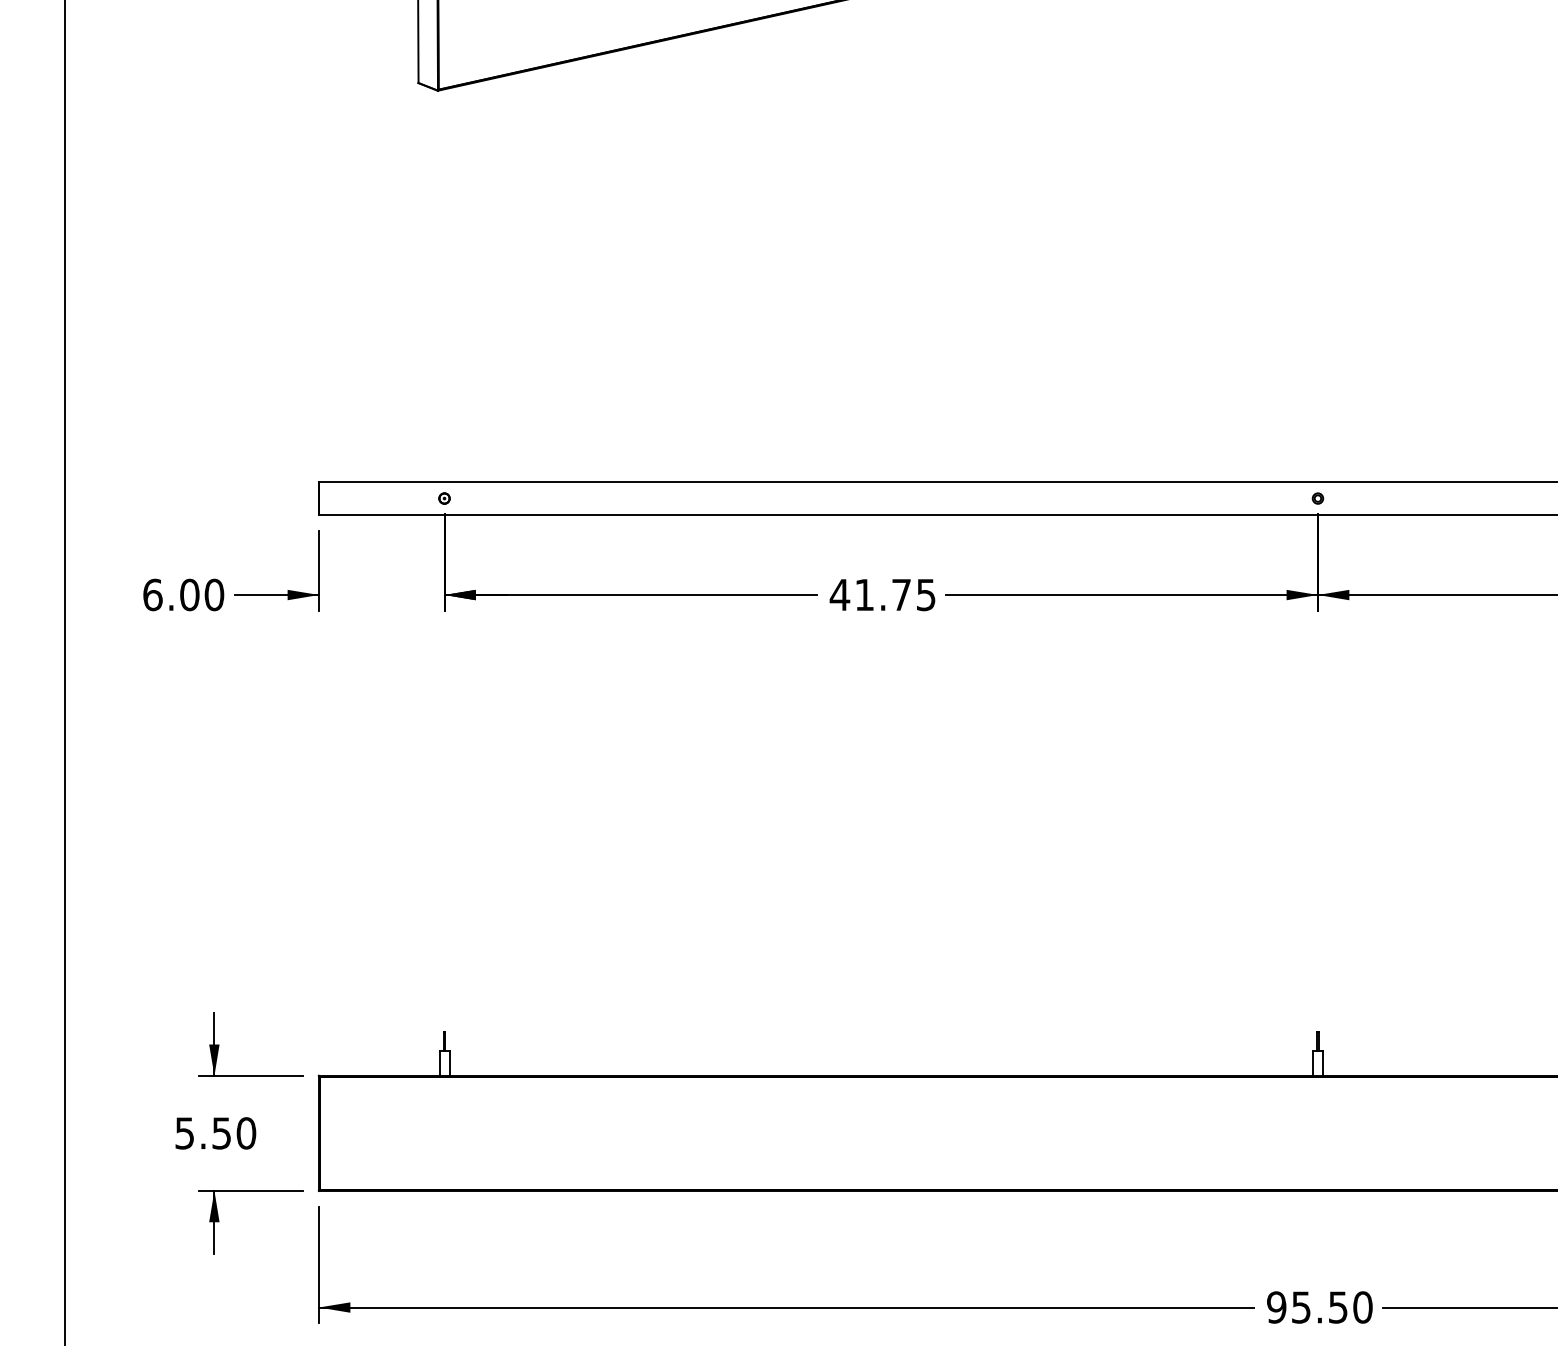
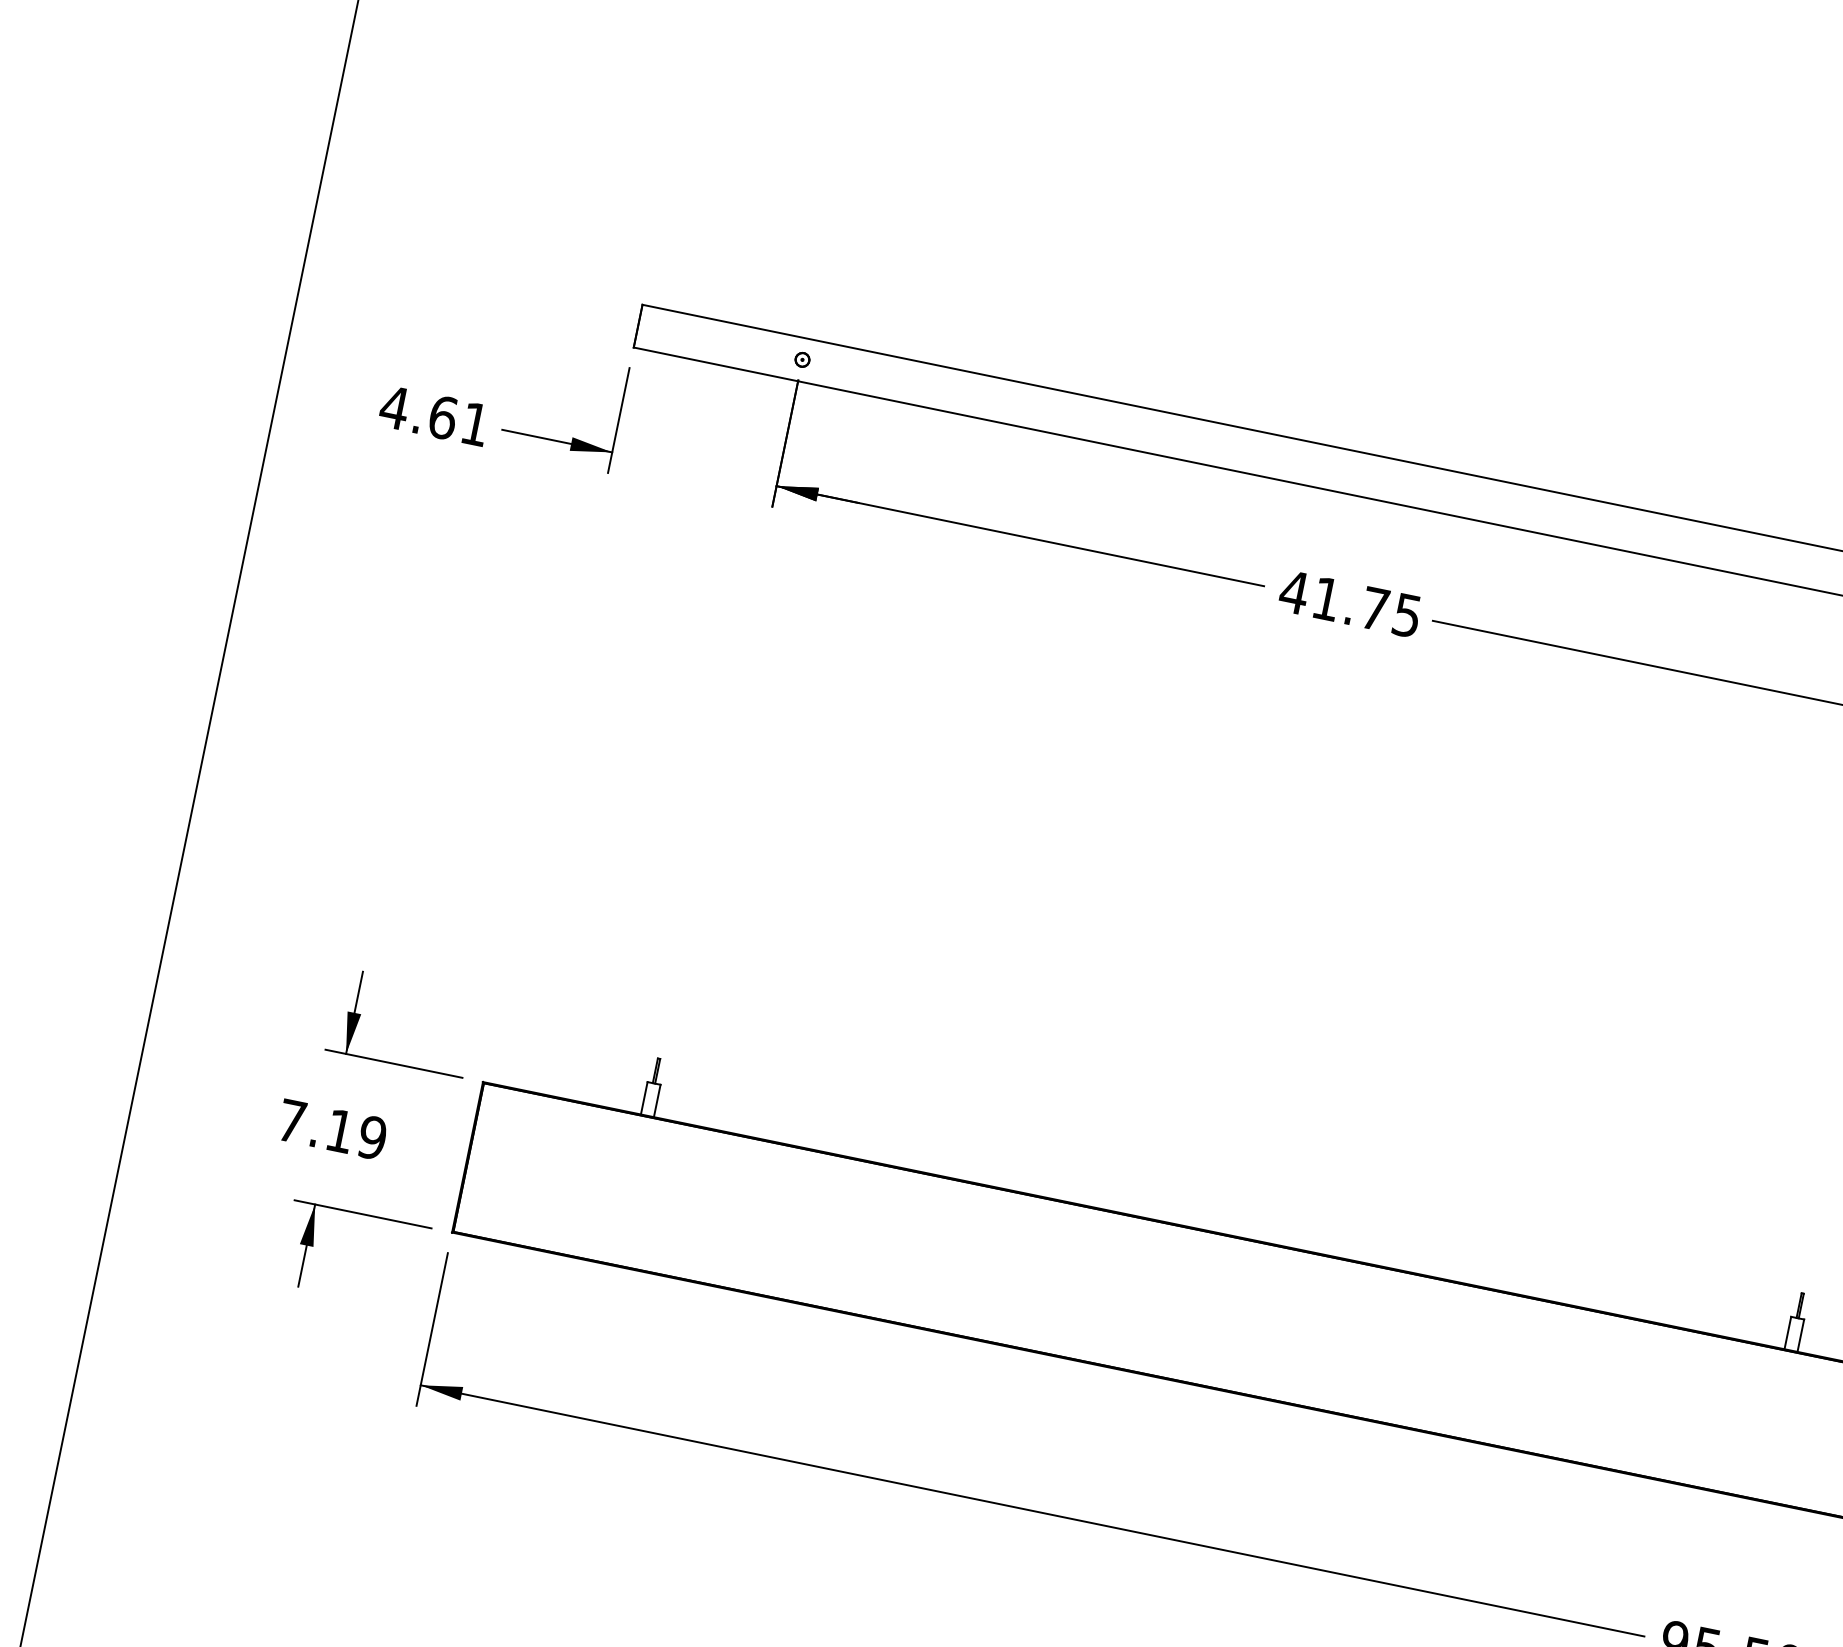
text: (183, 594) -> (434, 415), 6.00 -> 4.61
text: (215, 1133) -> (331, 1129), 5.50 -> 7.19

